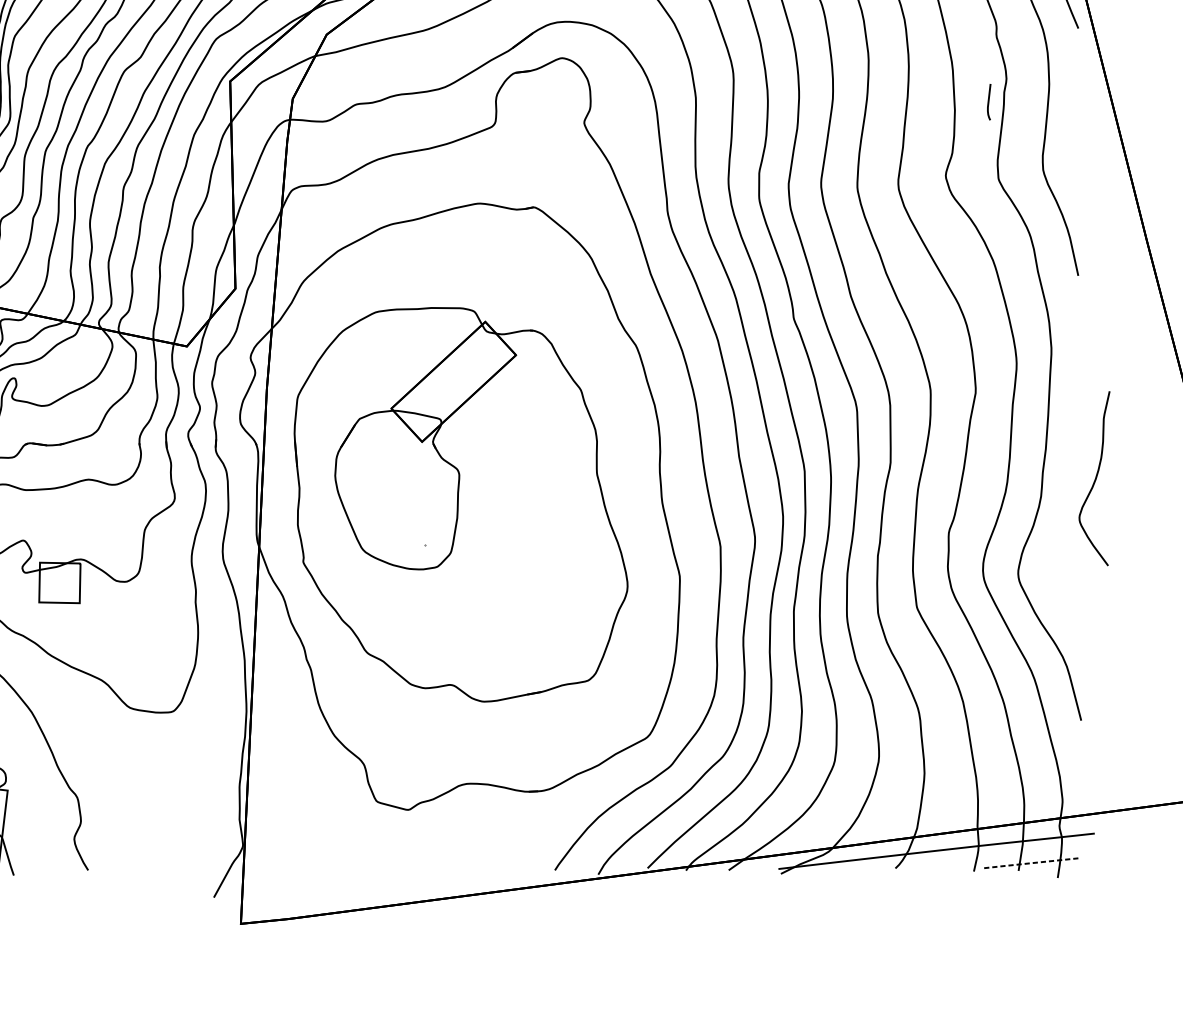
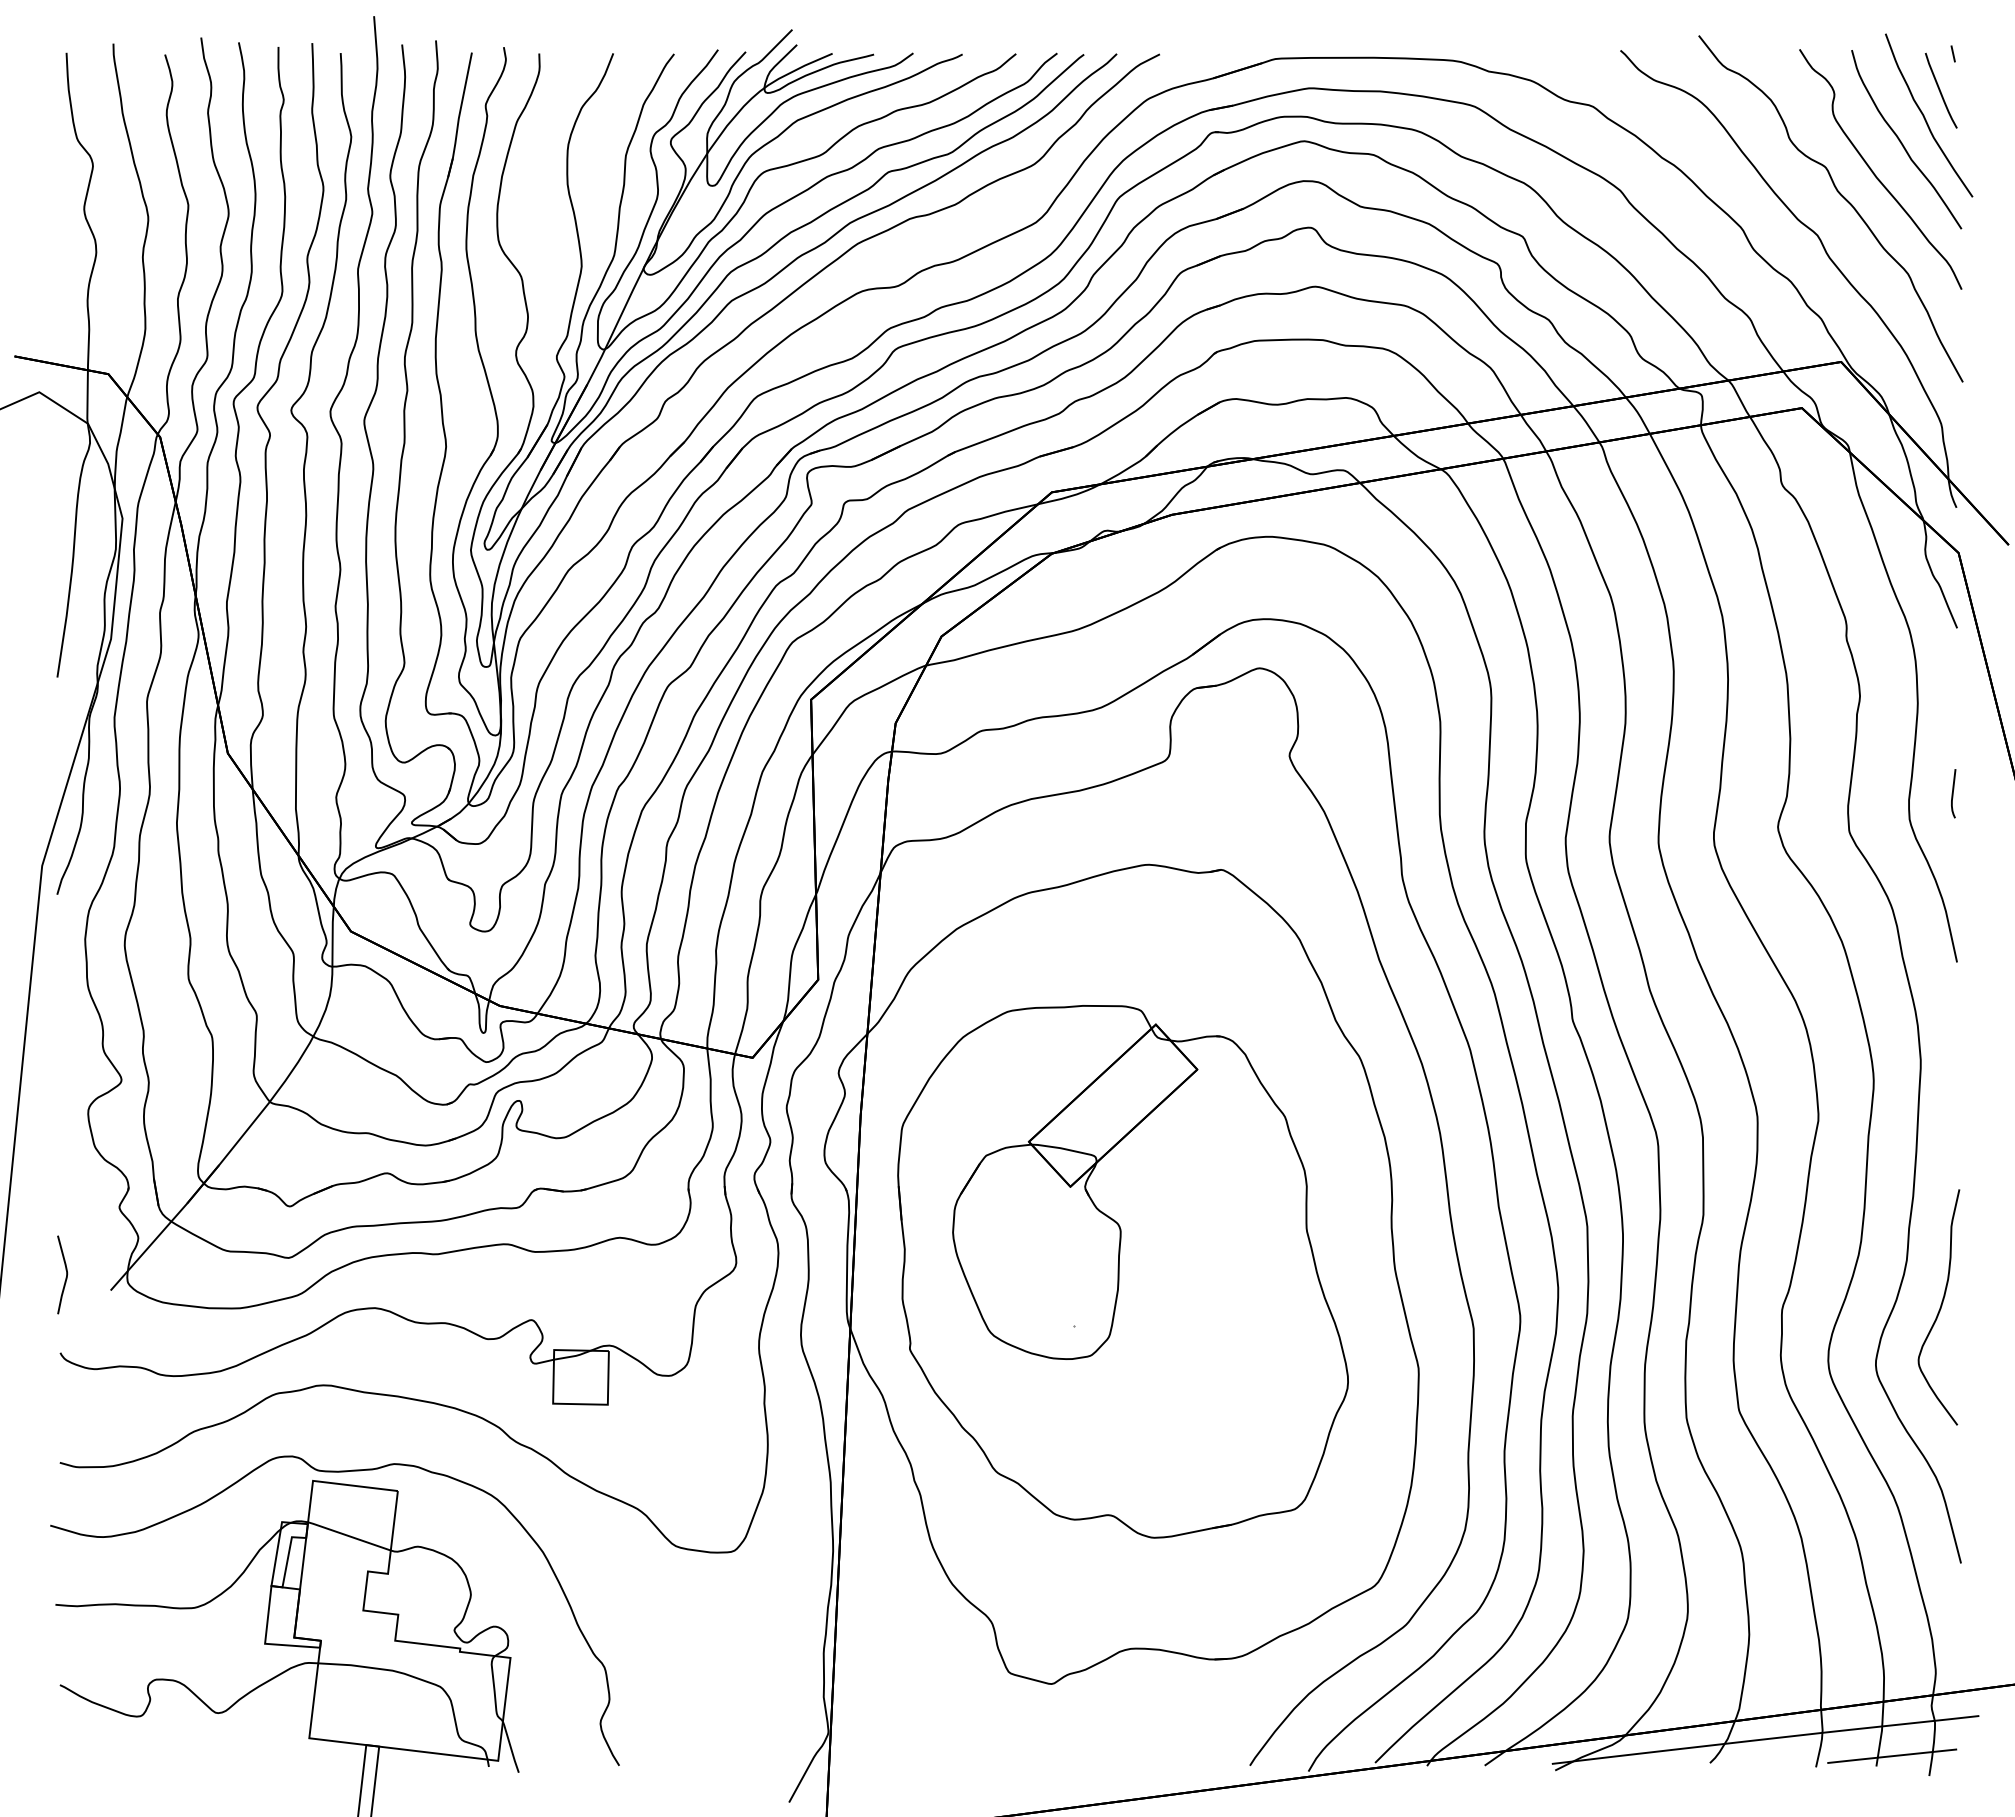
curve: (989, 101) -> (1953, 793), moved
curve: (1094, 478) -> (1939, 1307), moved
line: (1029, 863) -> (1891, 1756), dashed -> solid

